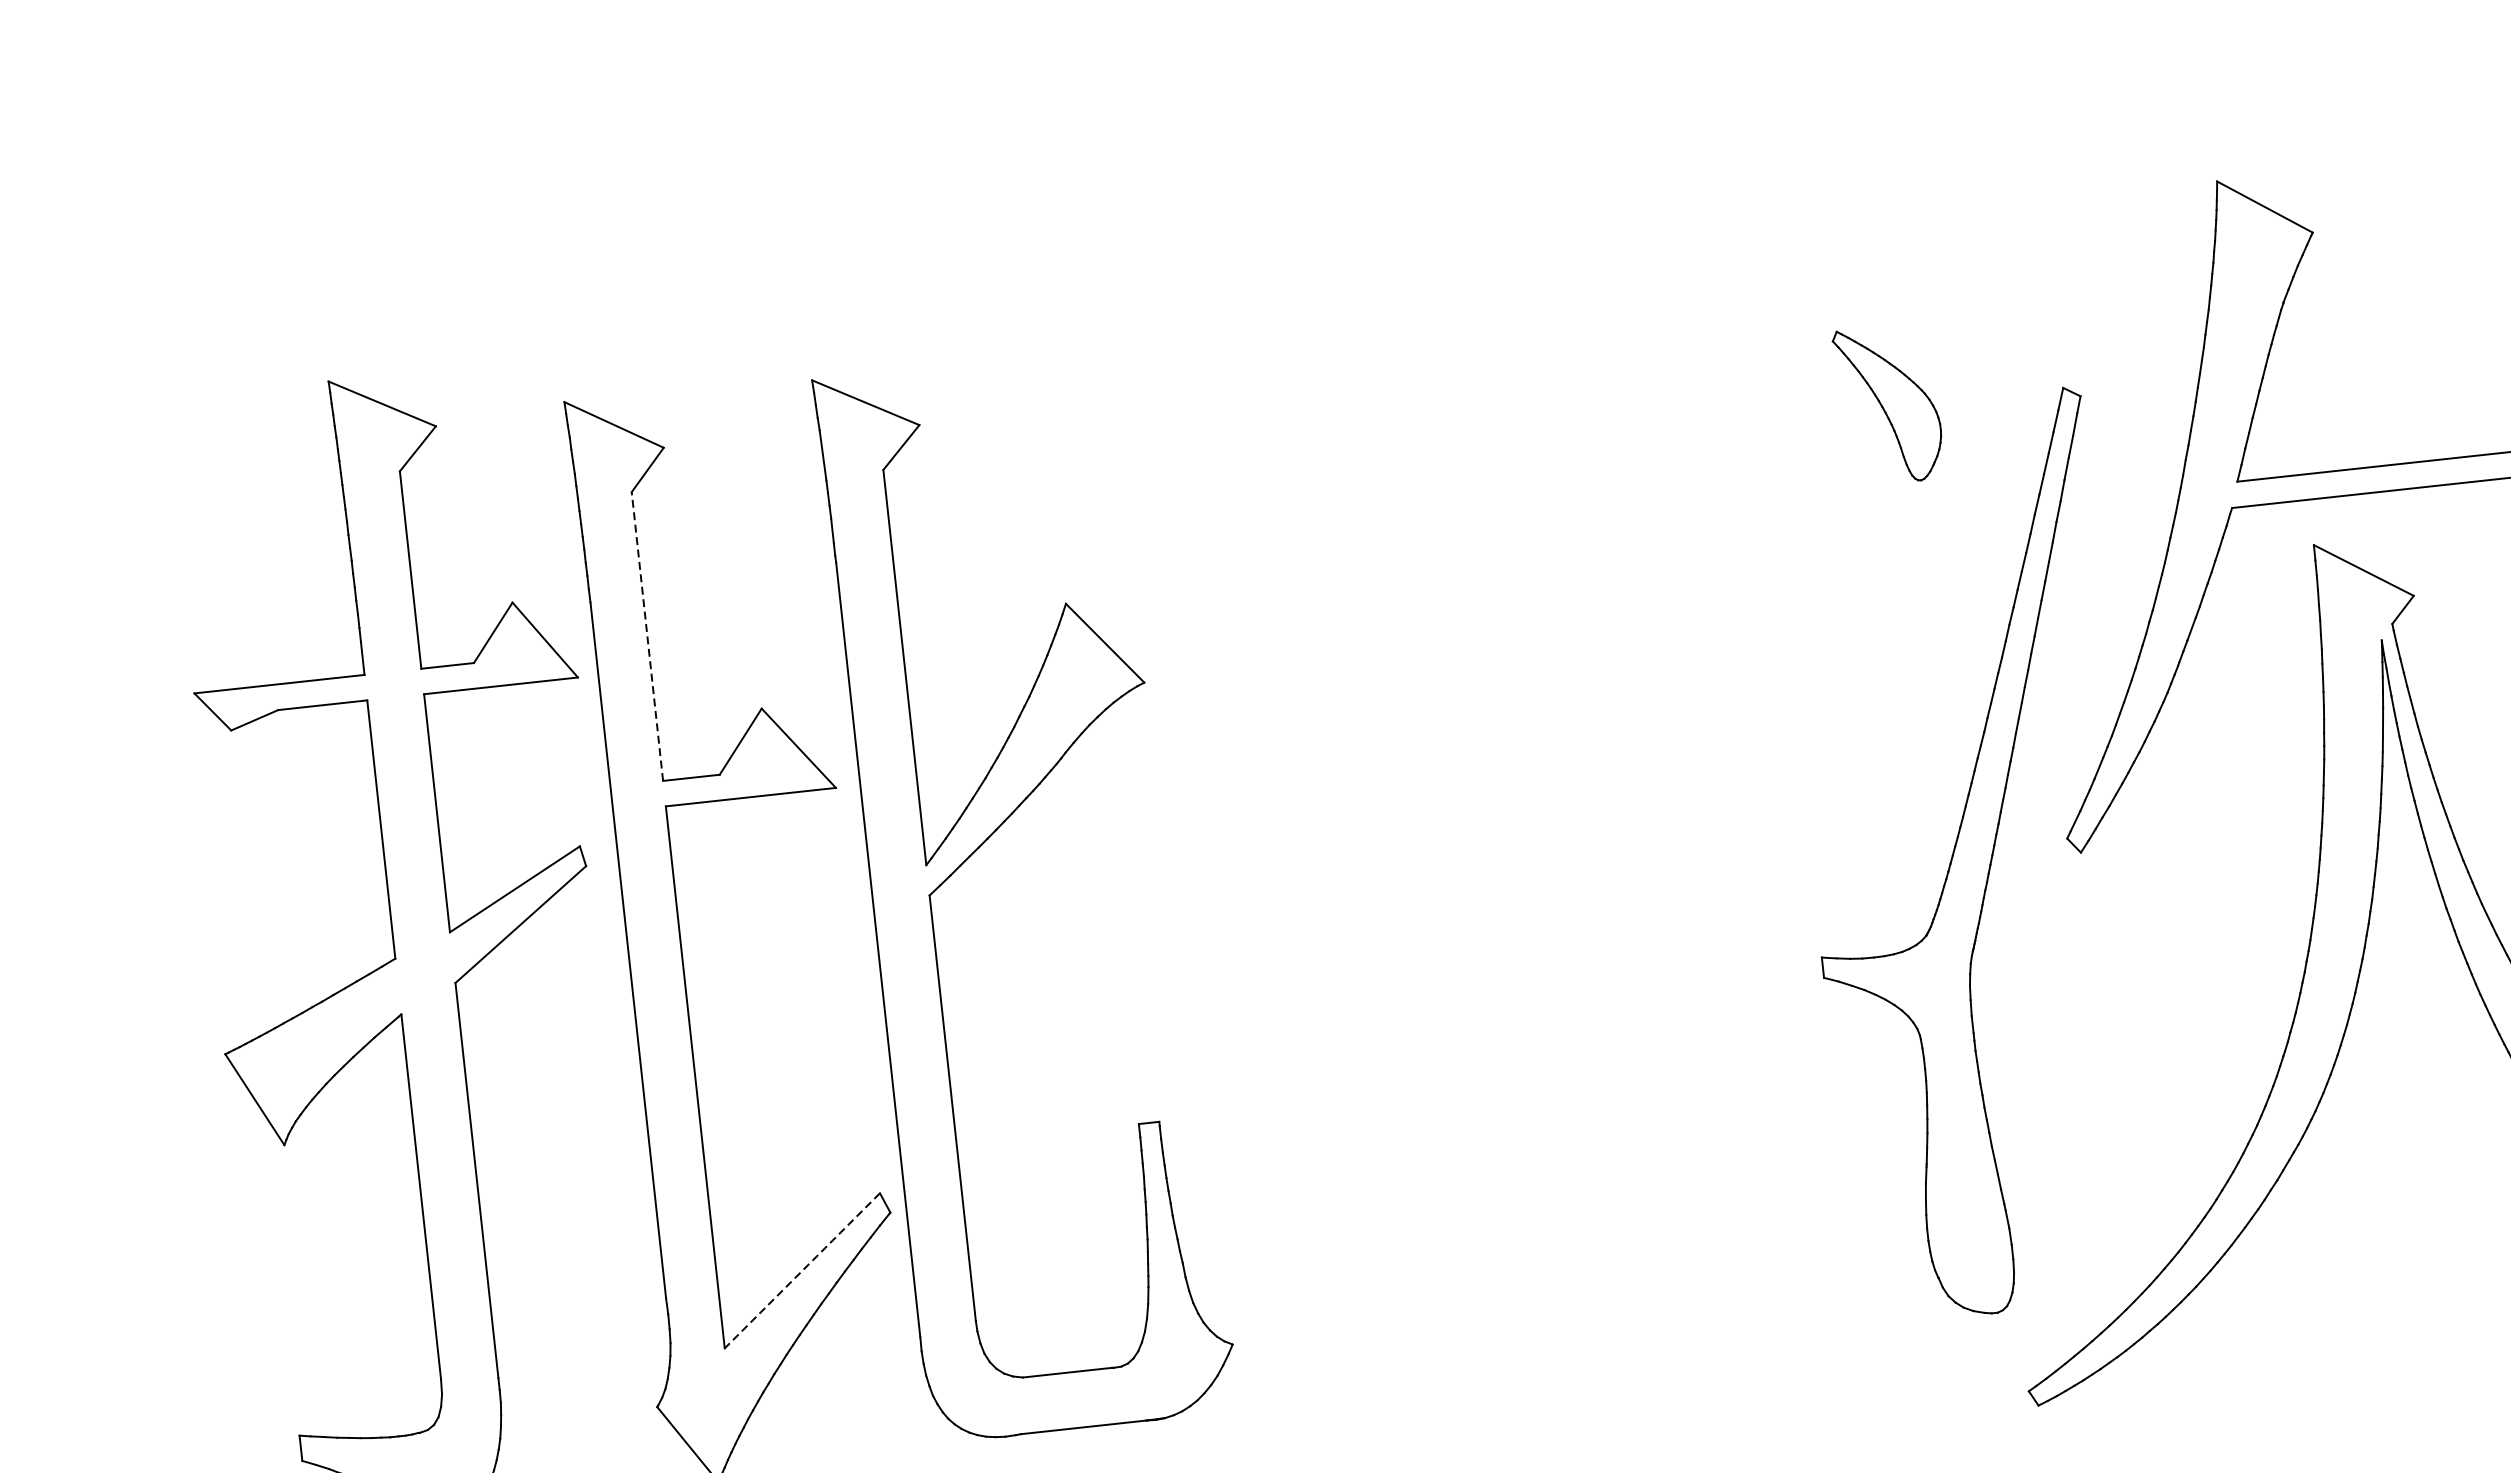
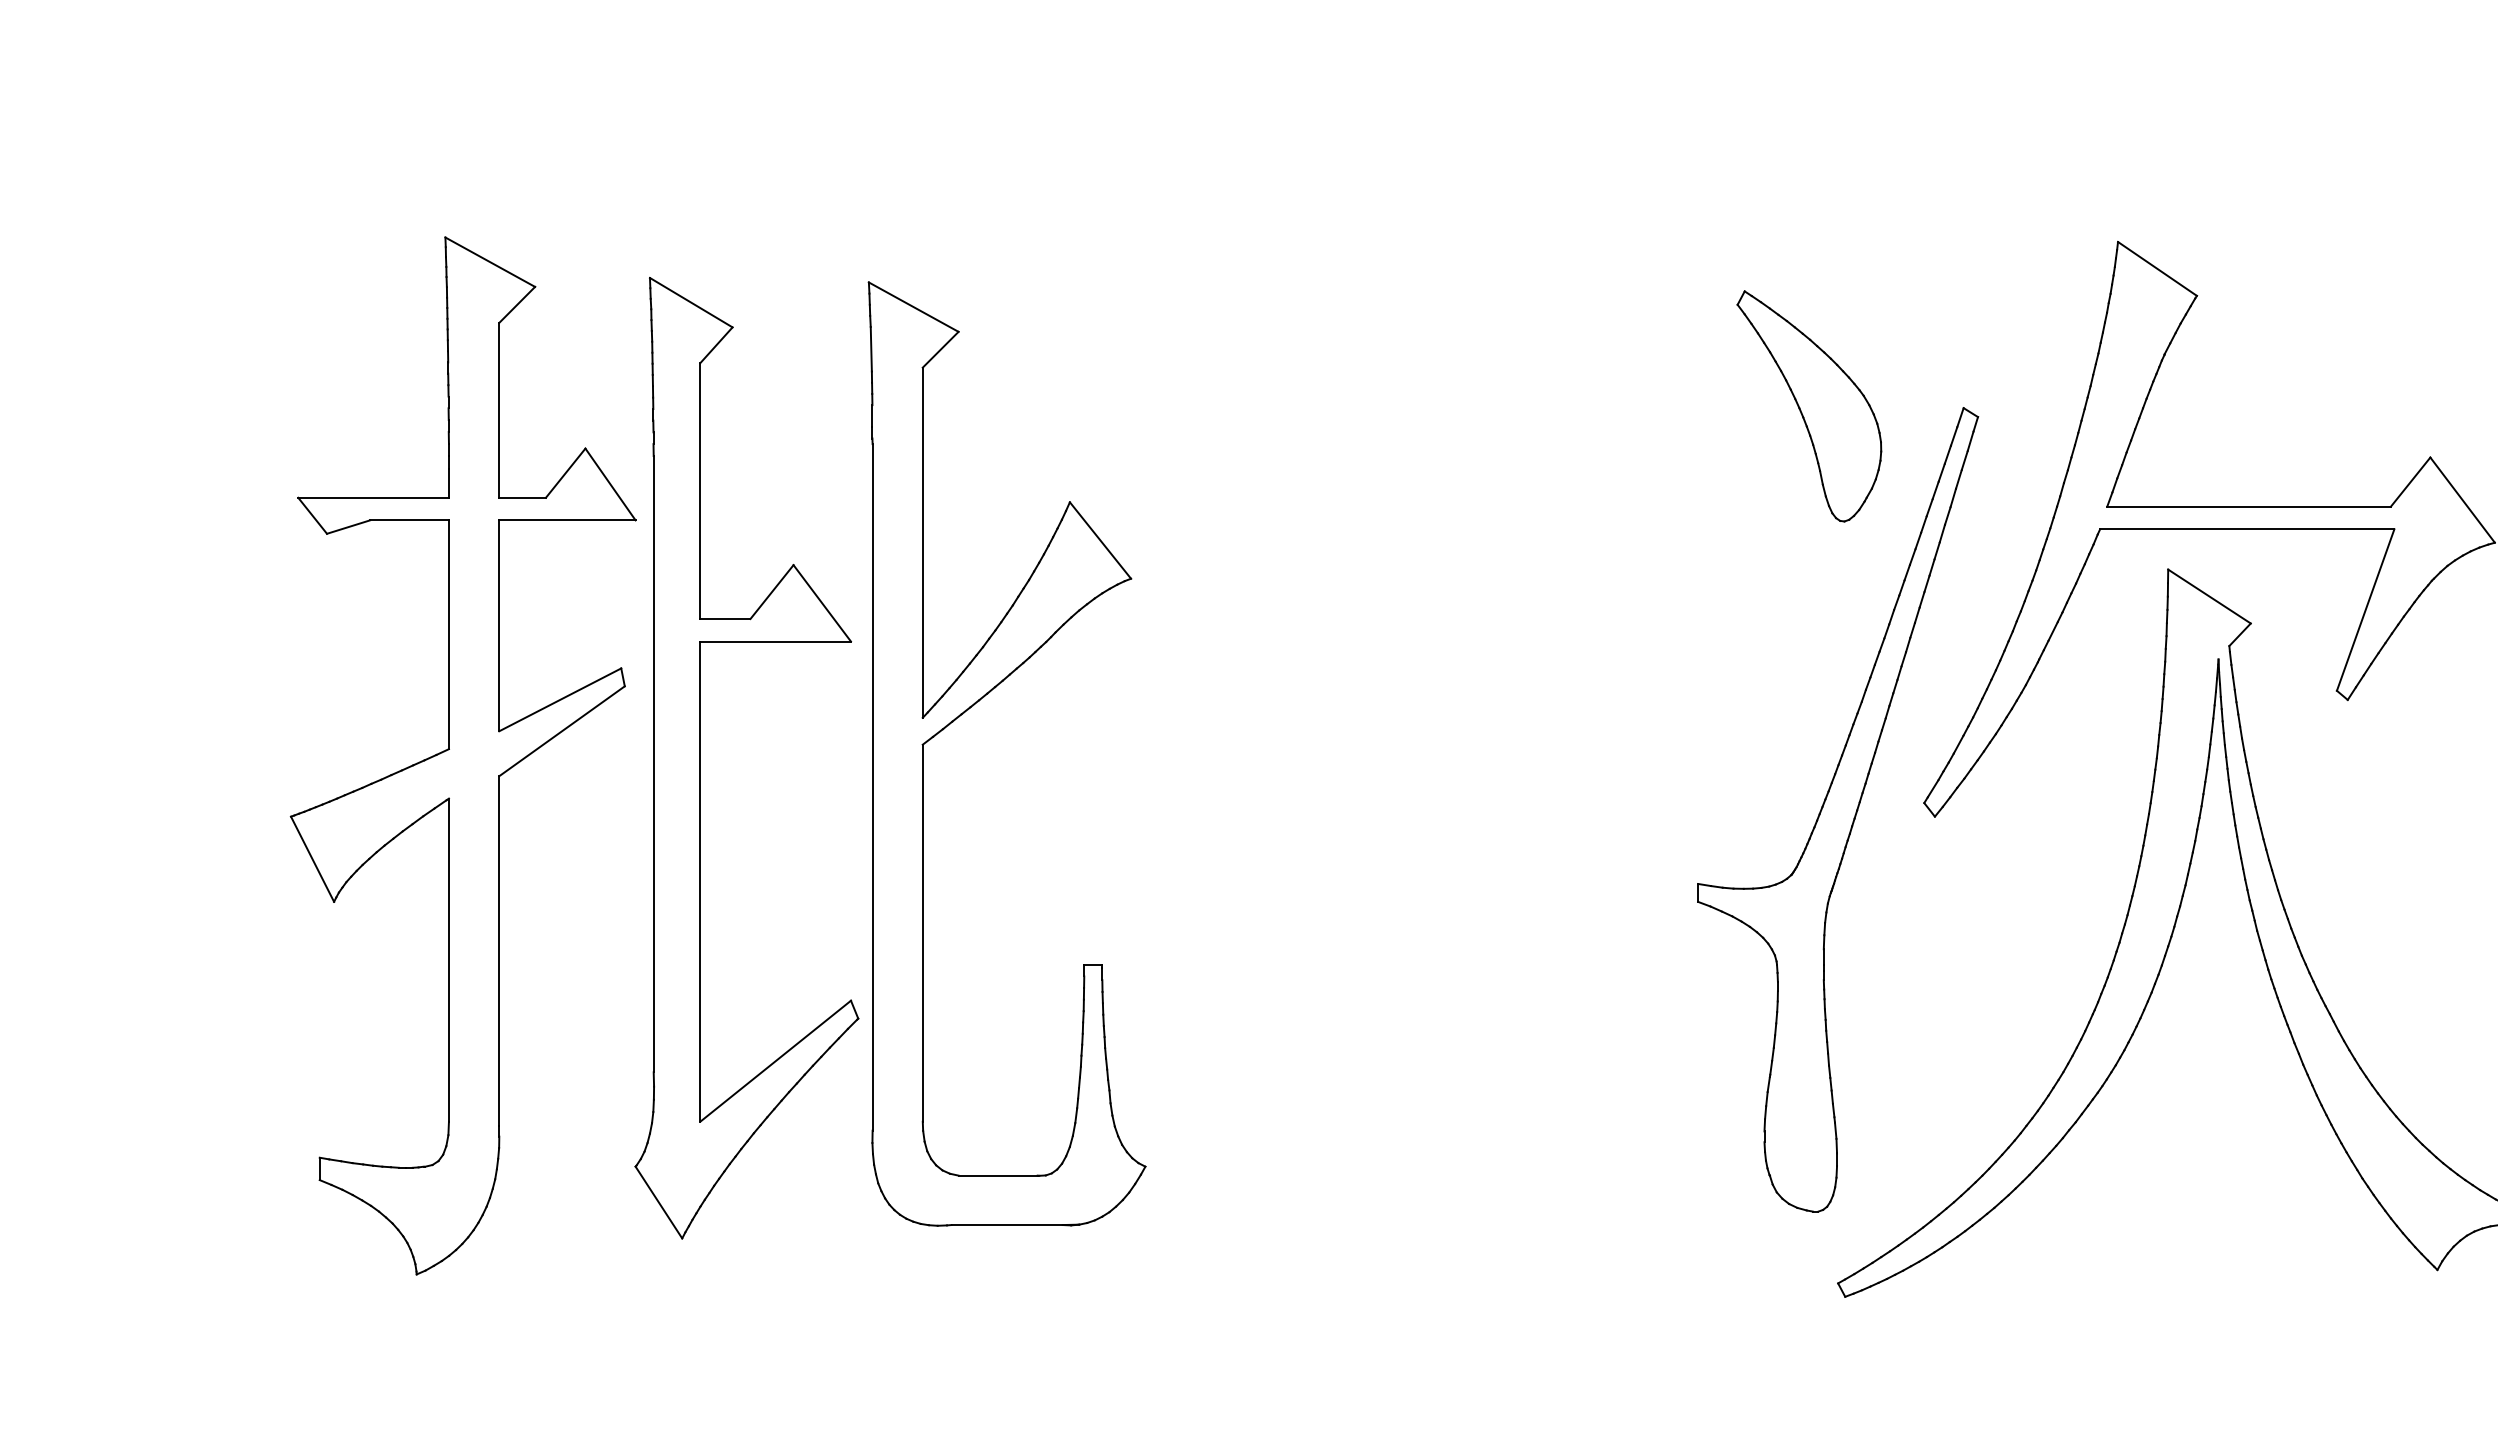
part: (1889, 405) -> (1809, 406), size x1.67
line: (647, 636) -> (700, 491), dashed -> solid
line: (802, 1271) -> (775, 1061), dashed -> solid

